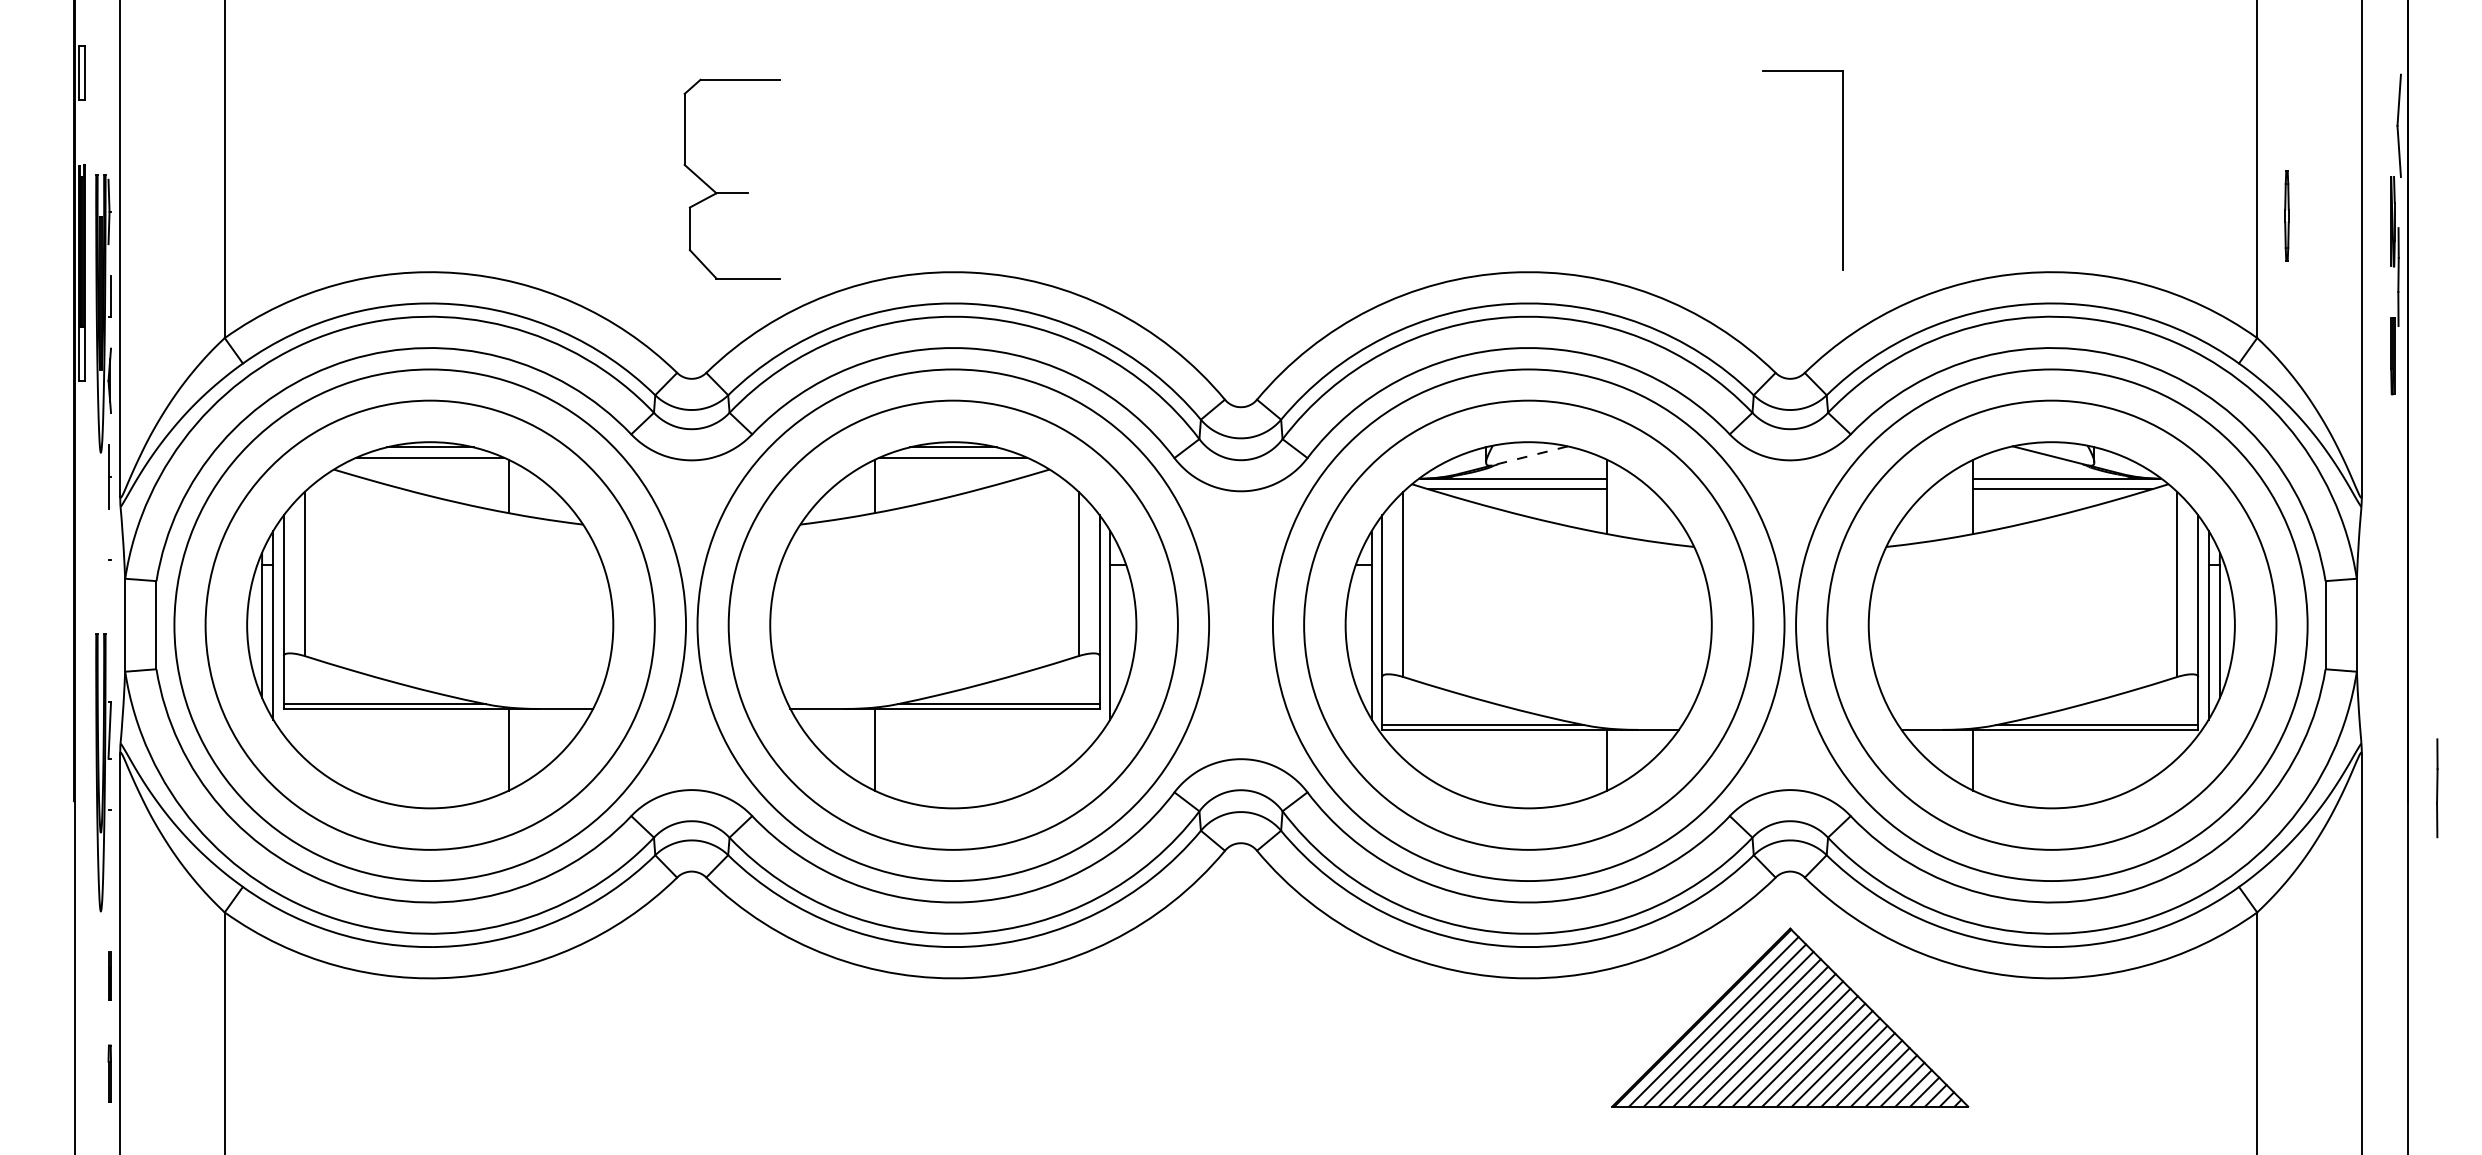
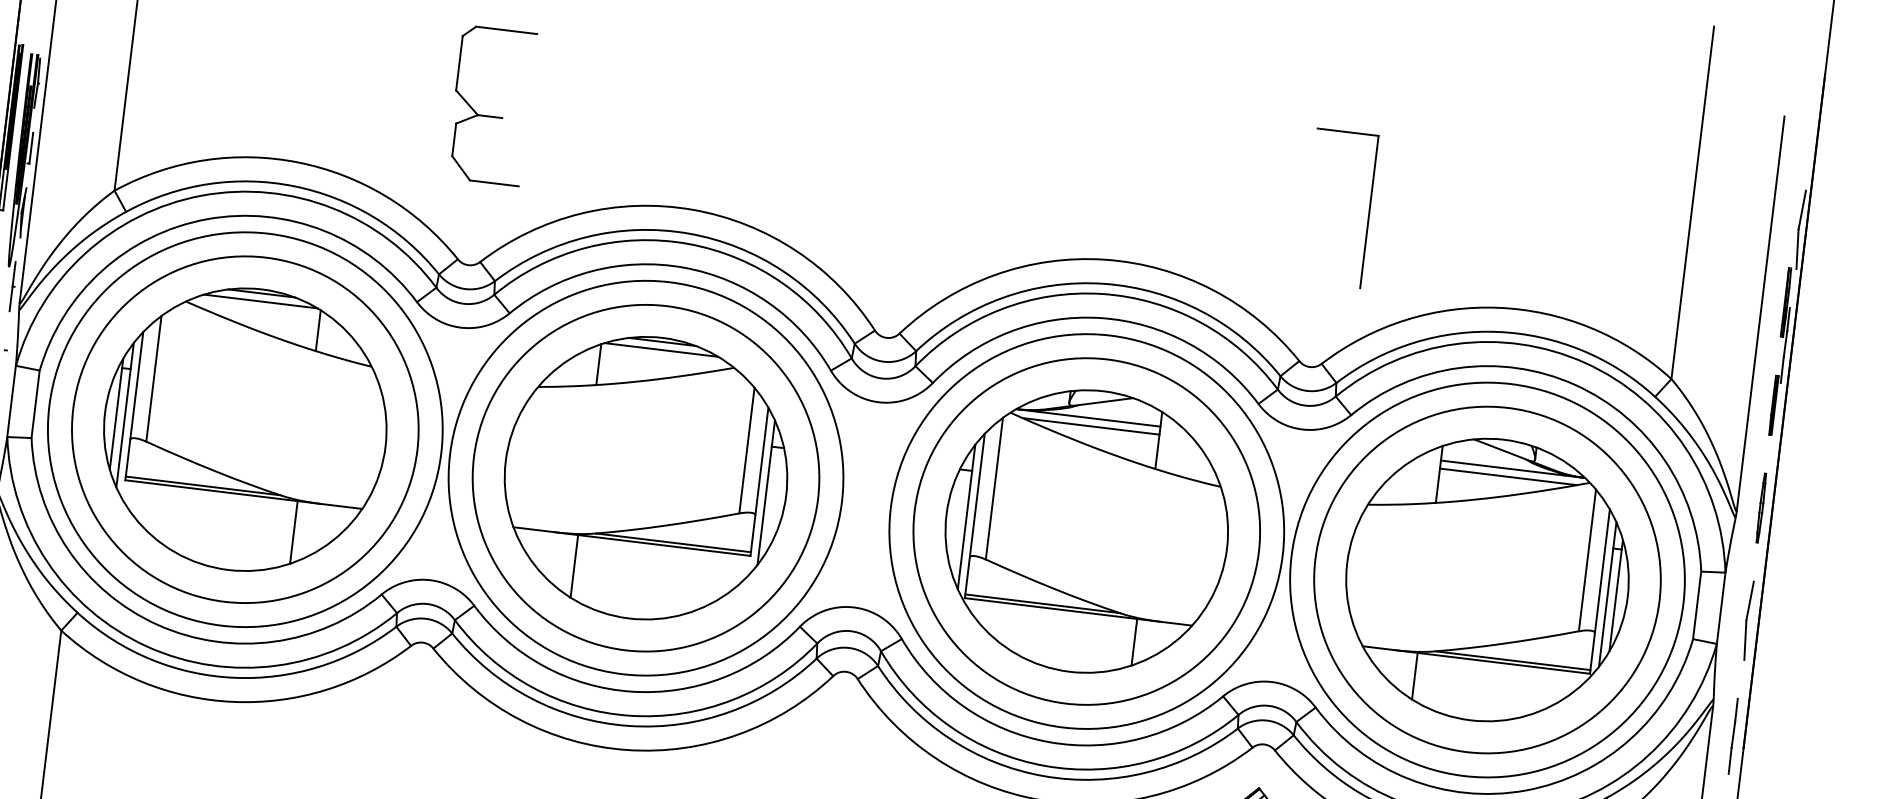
part: (731, 192) -> (489, 115), moved
part: (2286, 215) -> (1761, 507), moved
line: (1530, 455) -> (1103, 401), dashed -> solid
part: (2392, 637) -> (1747, 620), added
line: (2437, 788) -> (1733, 736), moved

